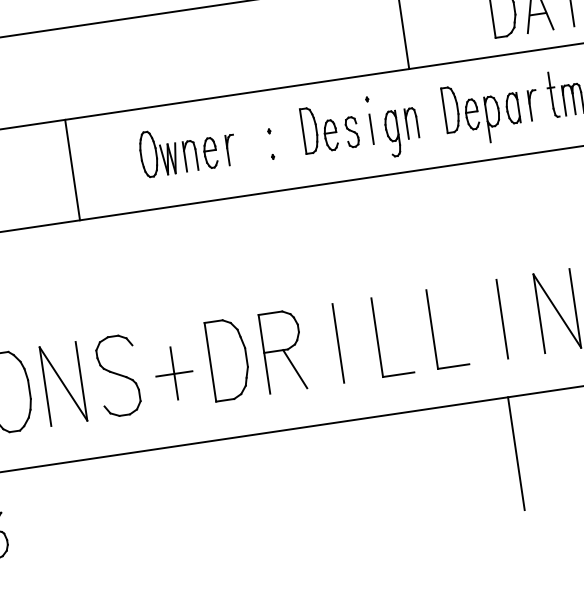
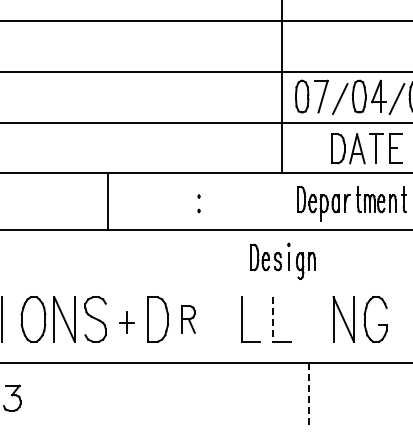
part: (360, 128) -> (282, 260), moved
part: (187, 148) -> (152, 199), removed
line: (73, 169) -> (108, 201), moved
line: (502, 319) -> (312, 319), removed
line: (433, 331) -> (273, 320), solid -> dashed
line: (337, 343) -> (219, 319), removed
part: (282, 351) -> (188, 319), size x0.6
part: (173, 373) -> (126, 322), size x0.7
line: (516, 454) -> (309, 395), solid -> dashed

